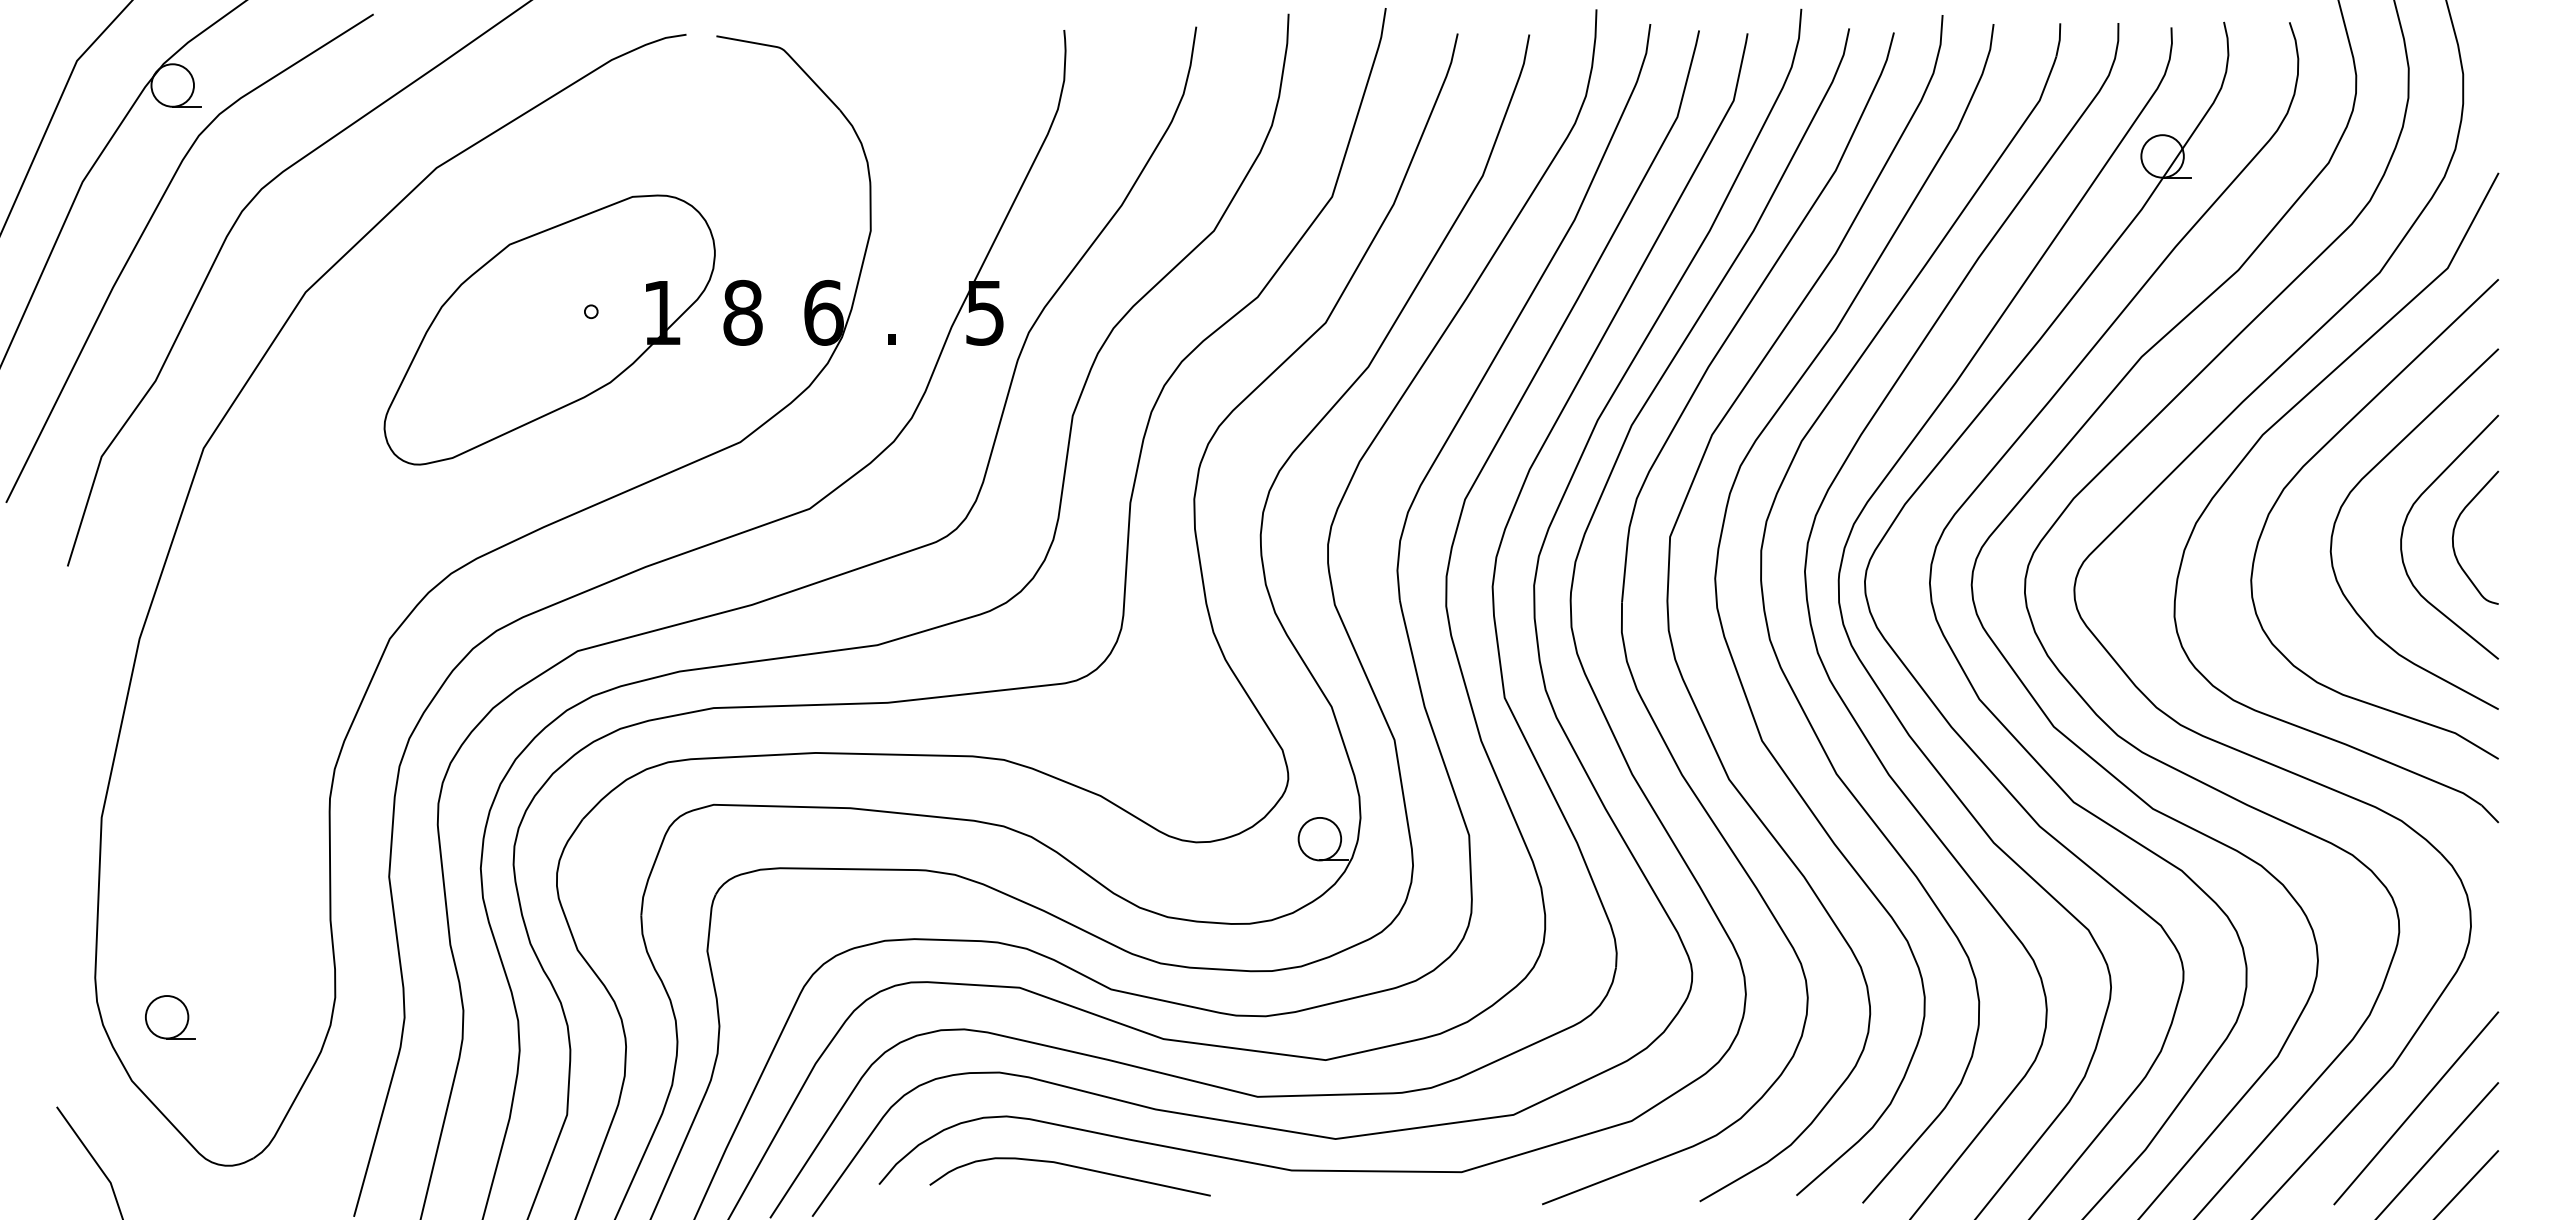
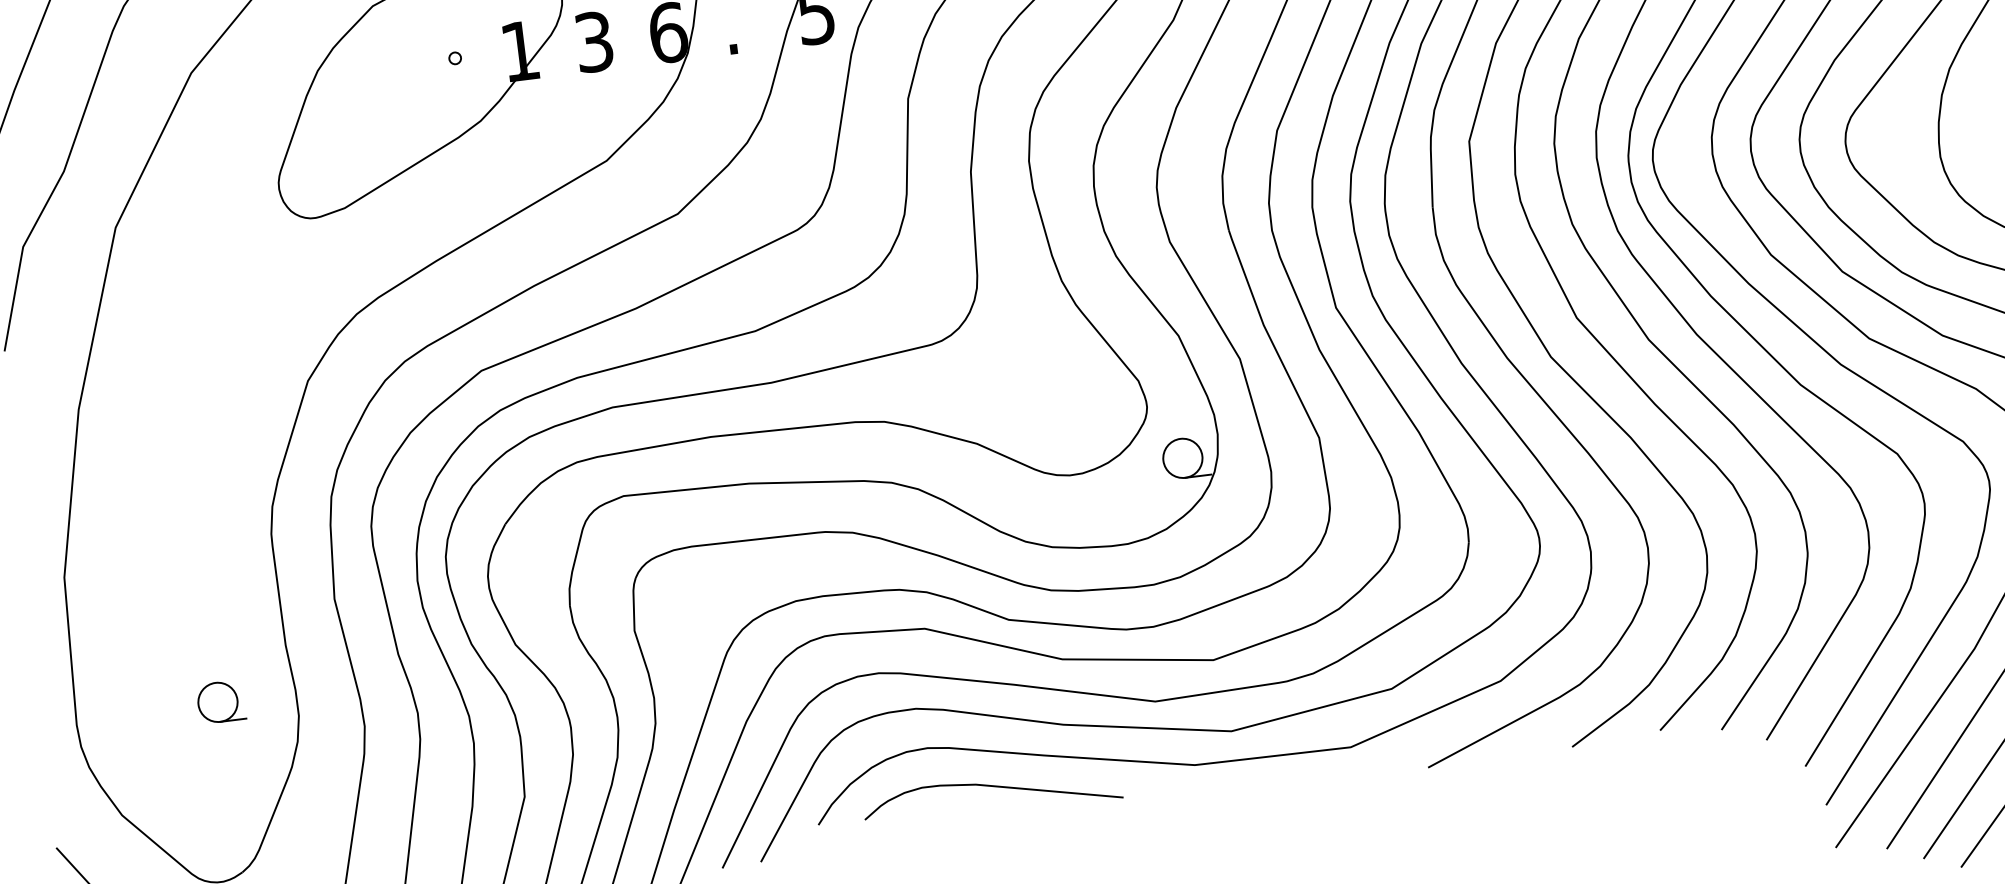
text: (742, 312) -> (593, 41), 8 -> 3
part: (170, 1017) -> (221, 702), moved

